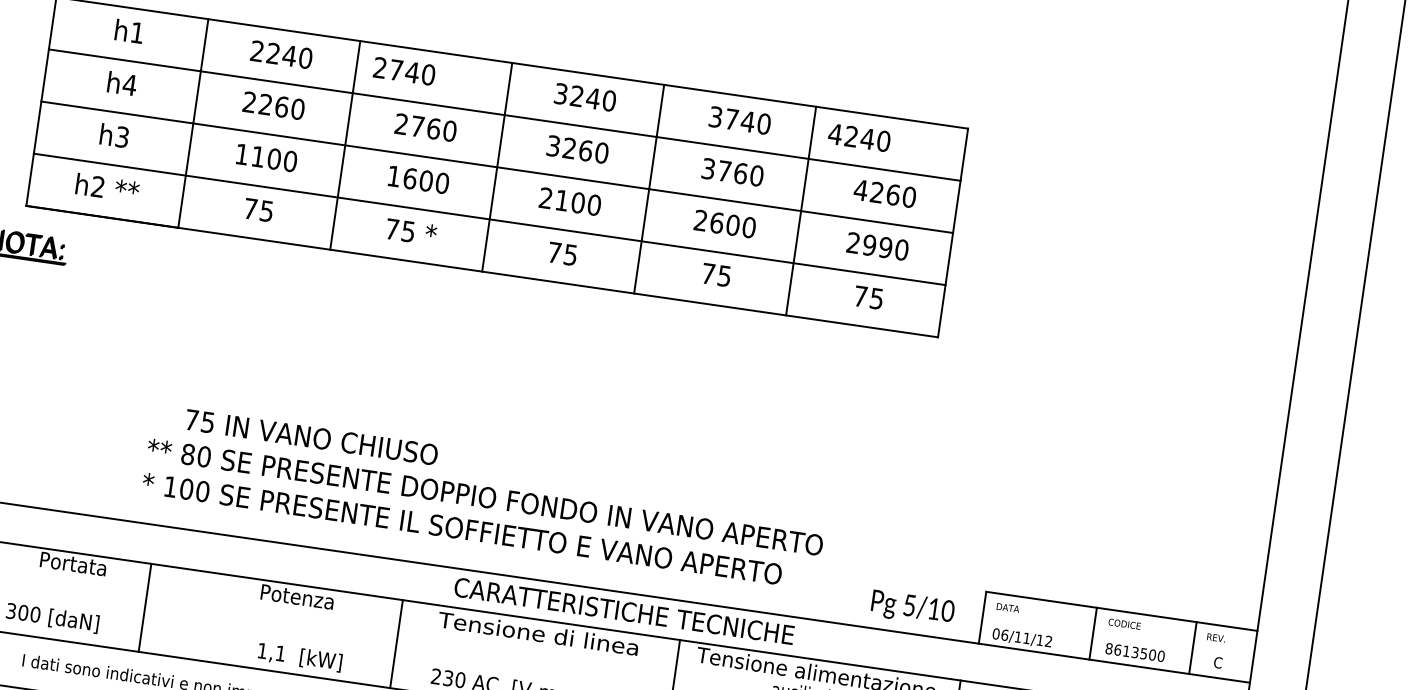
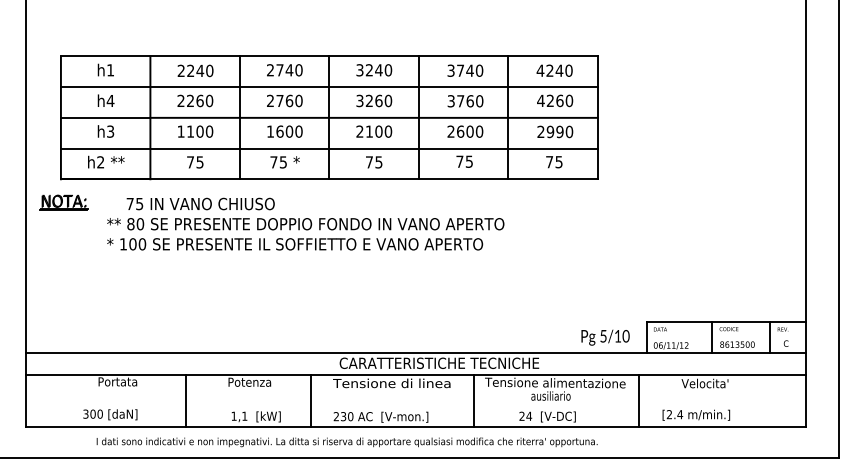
text: (403, 71) -> (284, 70), moved
text: (859, 137) -> (554, 70), moved
text: (484, 496) -> (305, 223), moved
line: (144, 608) -> (185, 401), moved

